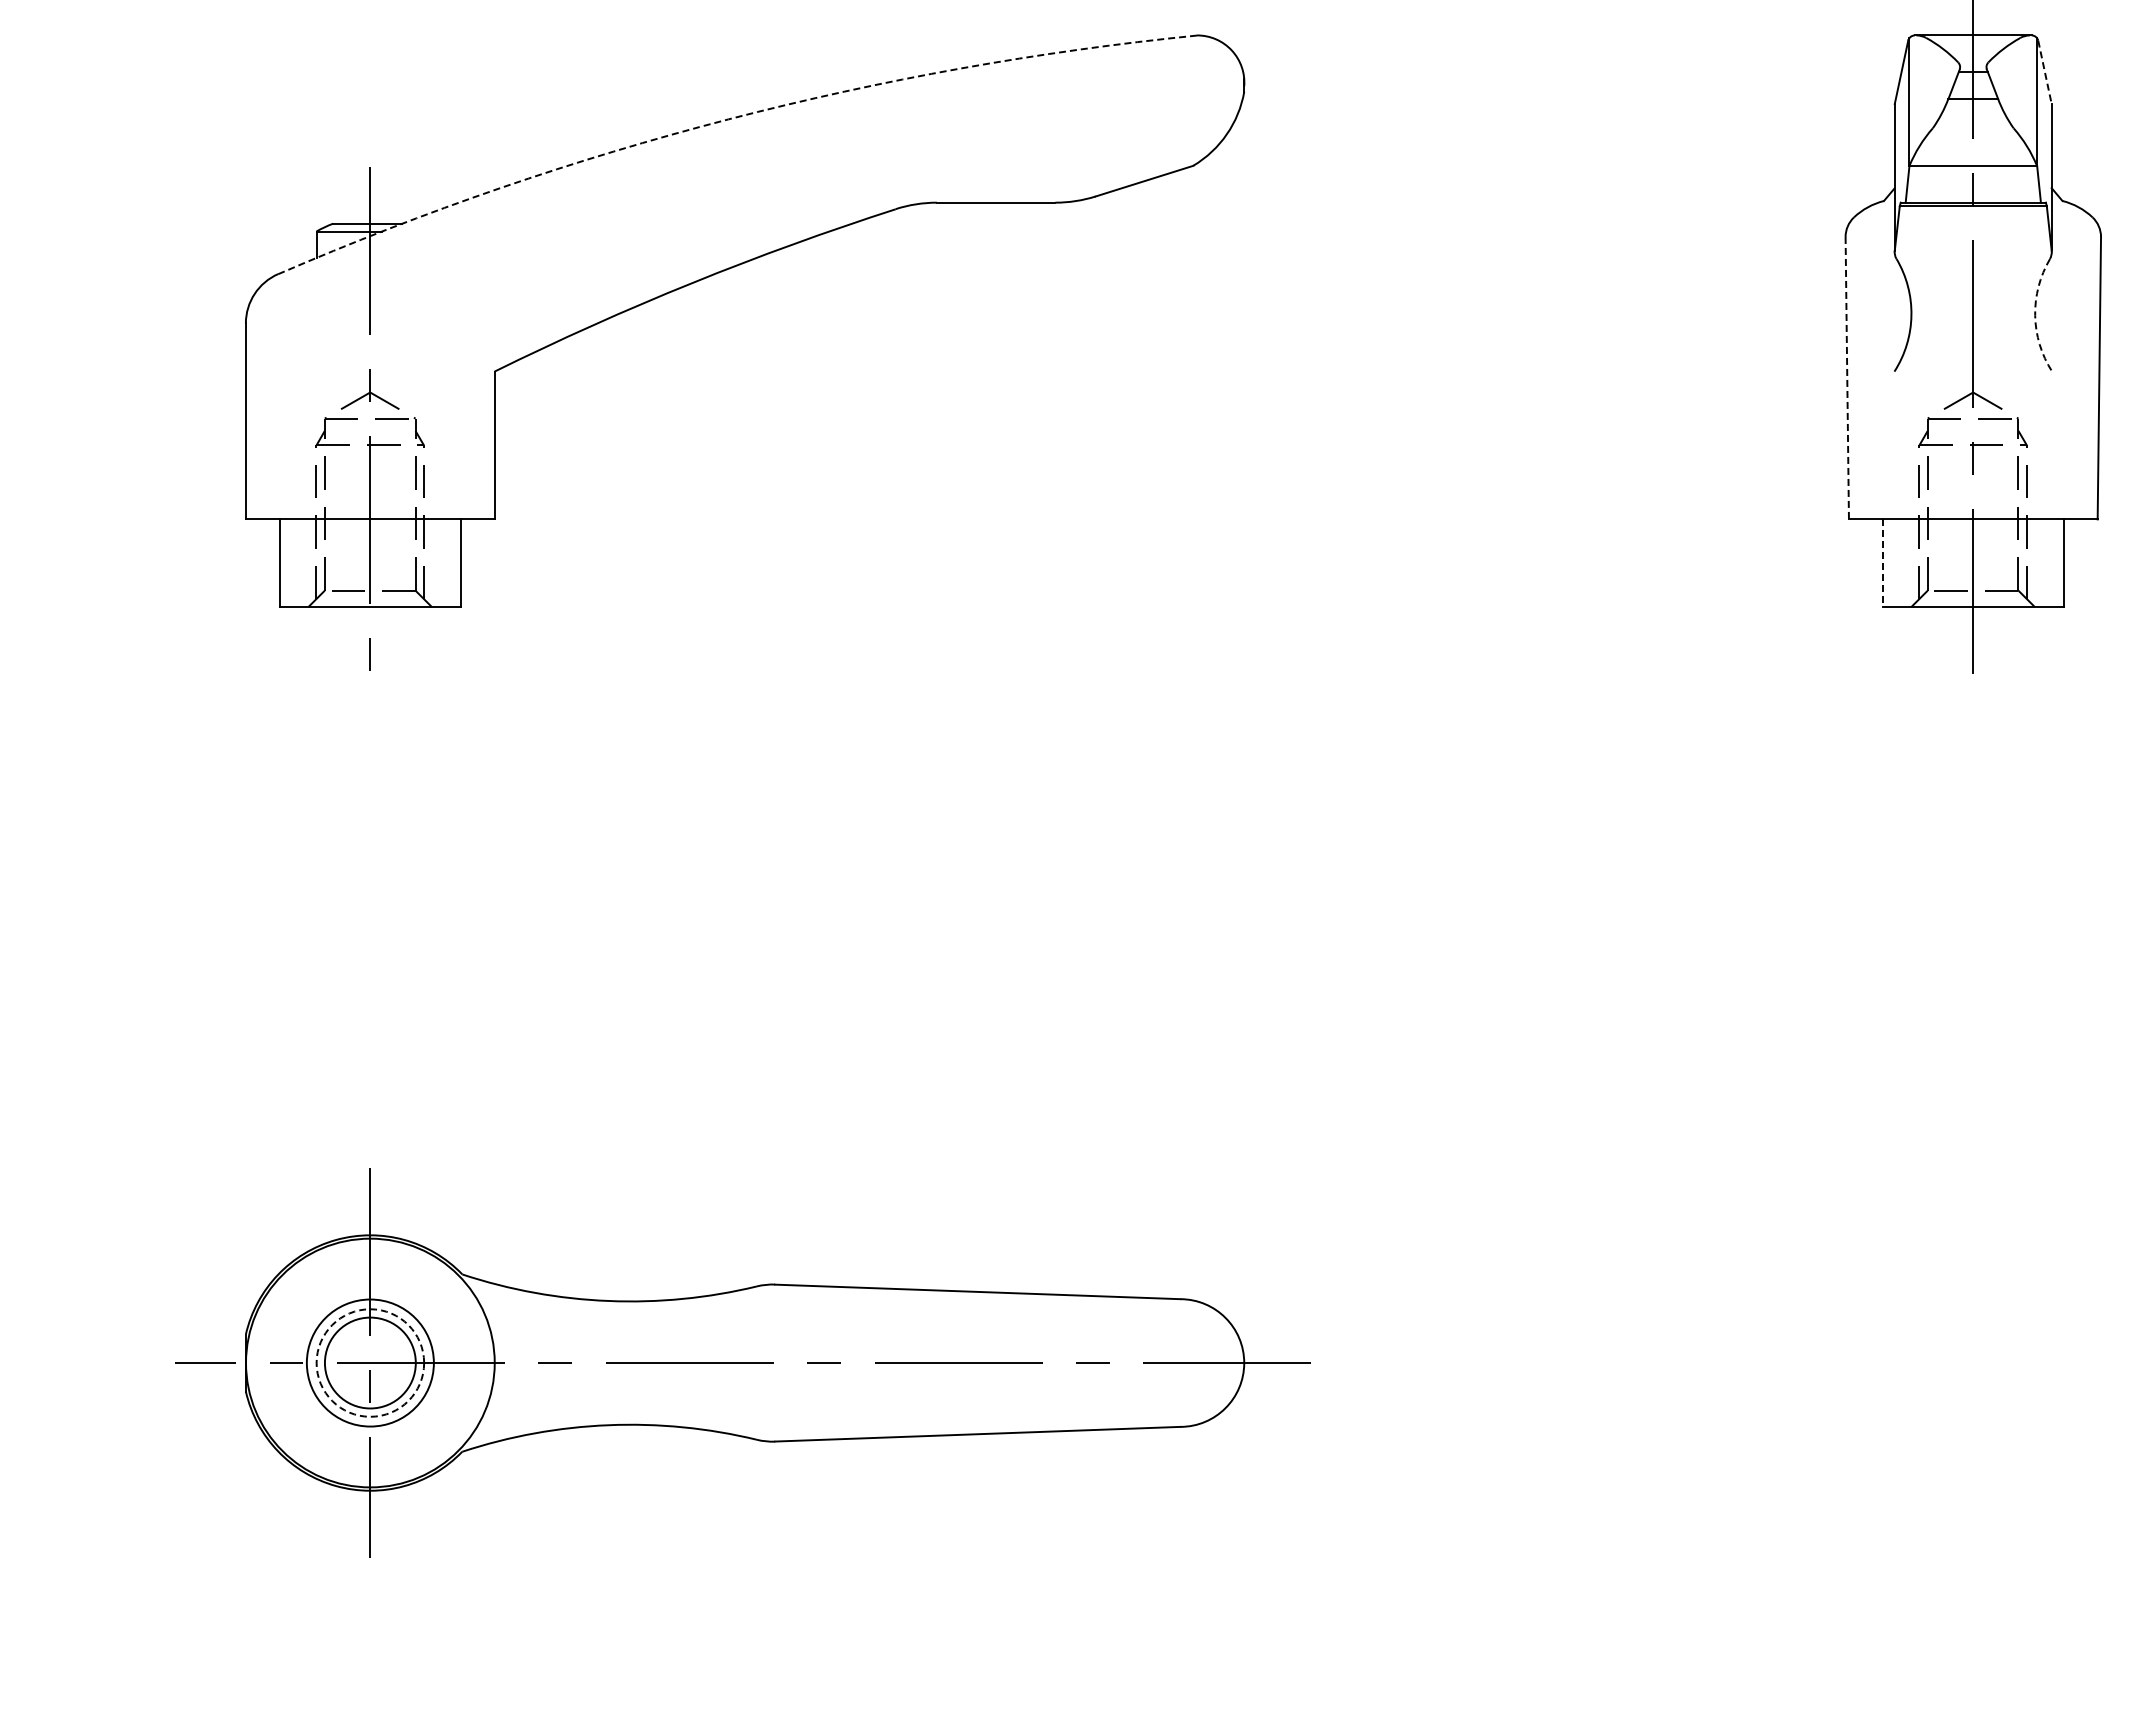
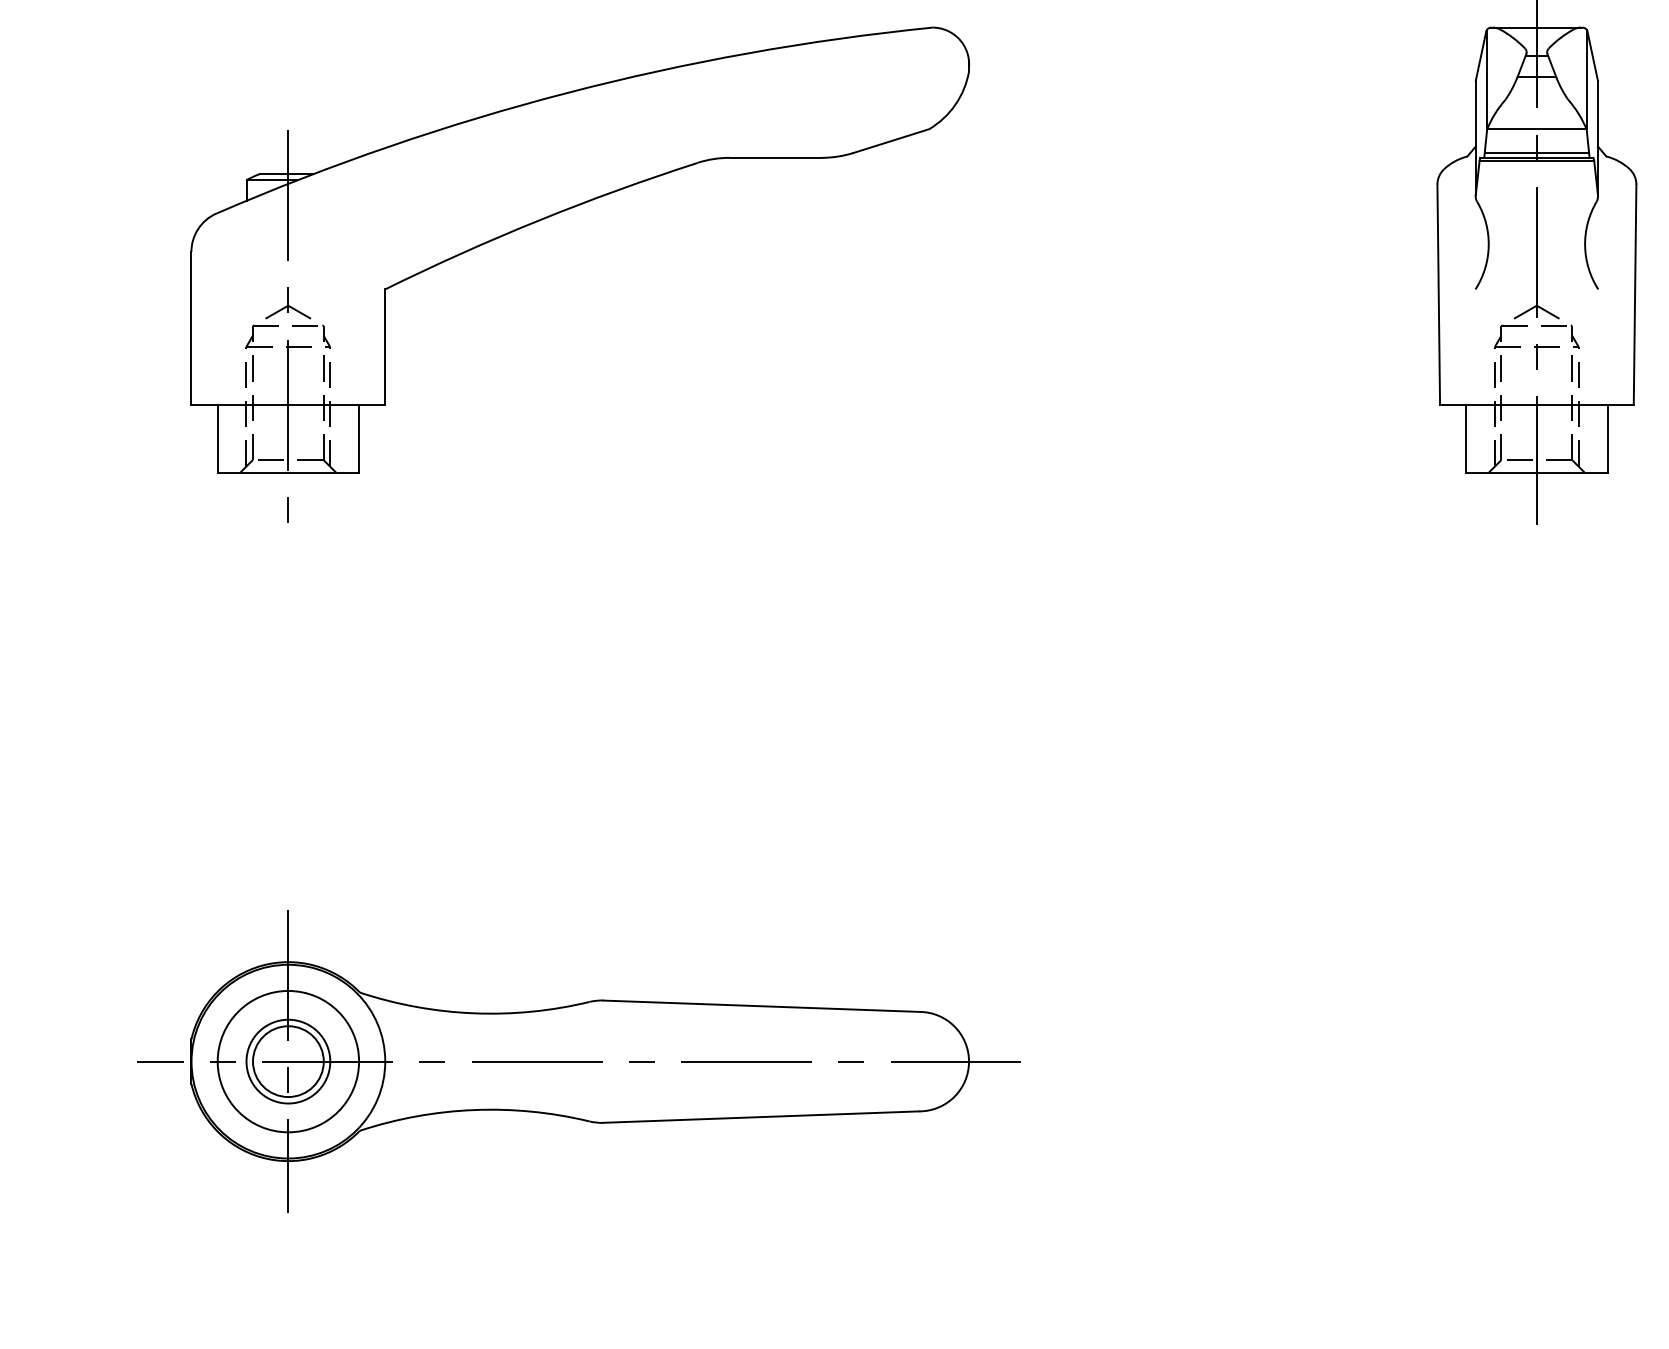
line: (2045, 72) -> (1593, 56), dashed -> solid
arc: (728, 119) -> (567, 93), dashed -> solid
line: (1973, 197) -> (1537, 153), added
arc: (2035, 315) -> (1585, 245), dashed -> solid
line: (1847, 378) -> (1438, 294), dashed -> solid
line: (1882, 563) -> (1466, 438), dashed -> solid
circle: (370, 1362) -> (288, 1061), dashed -> solid
circle: (370, 1362) -> (288, 1061), size x1.43

